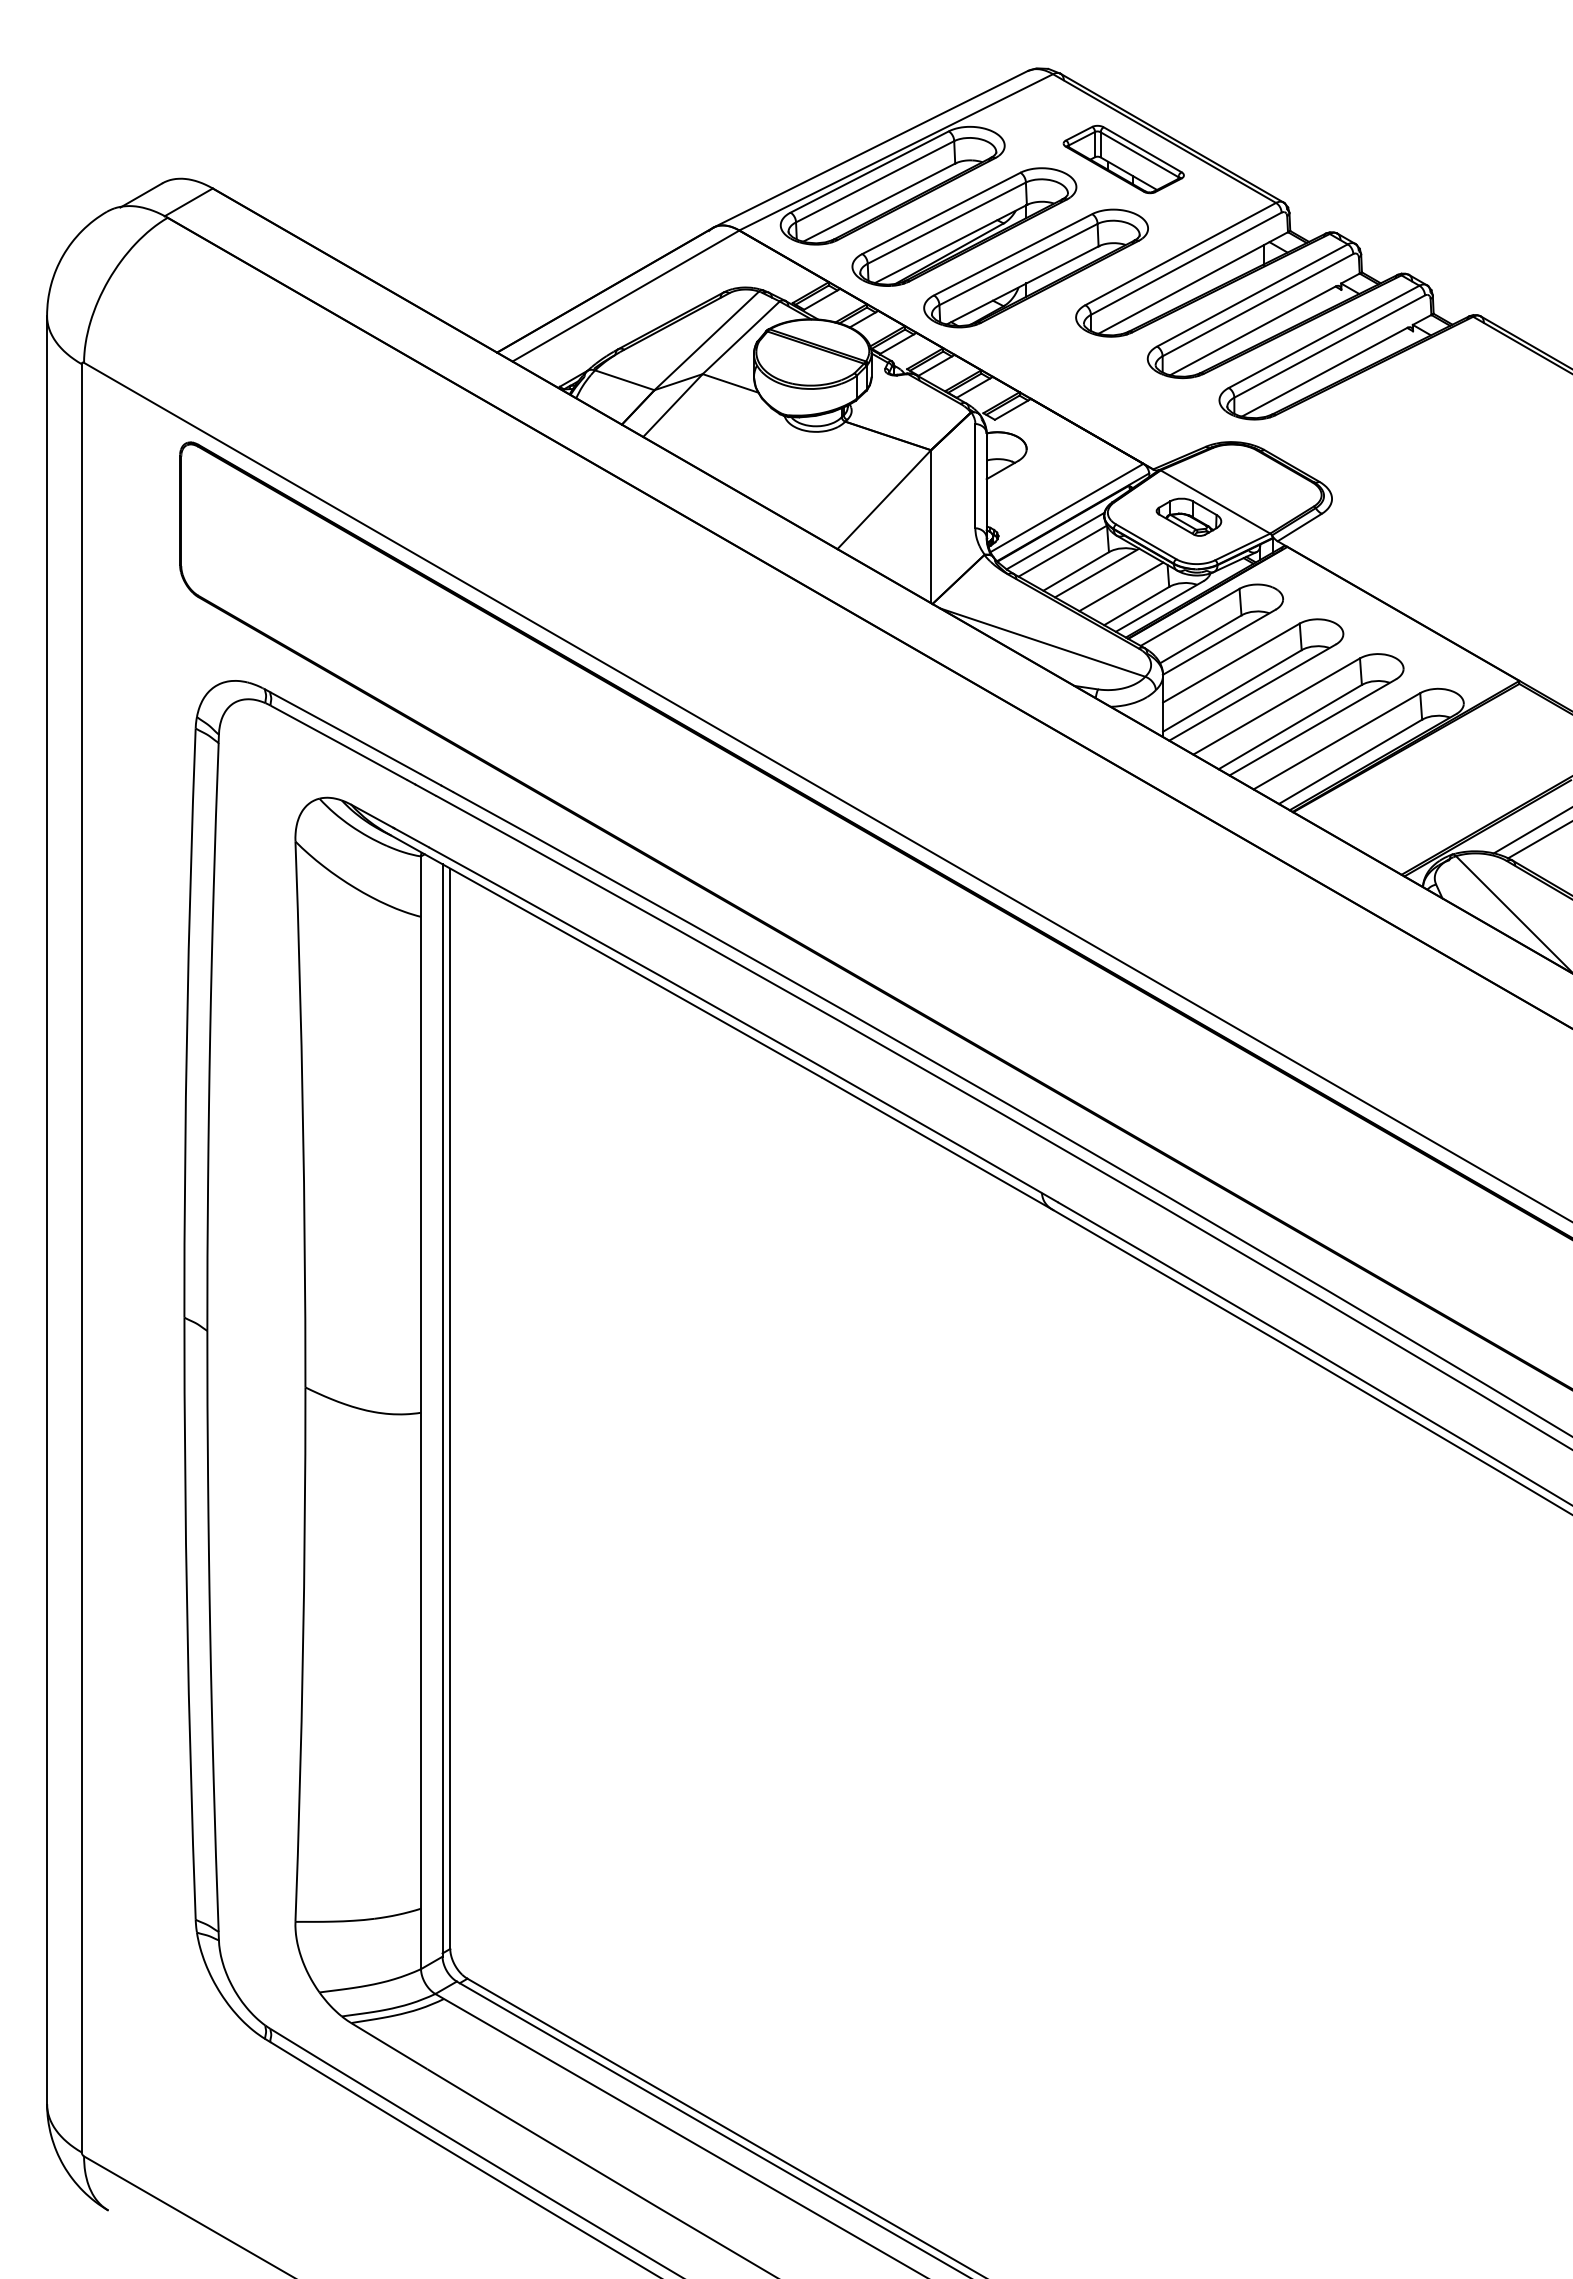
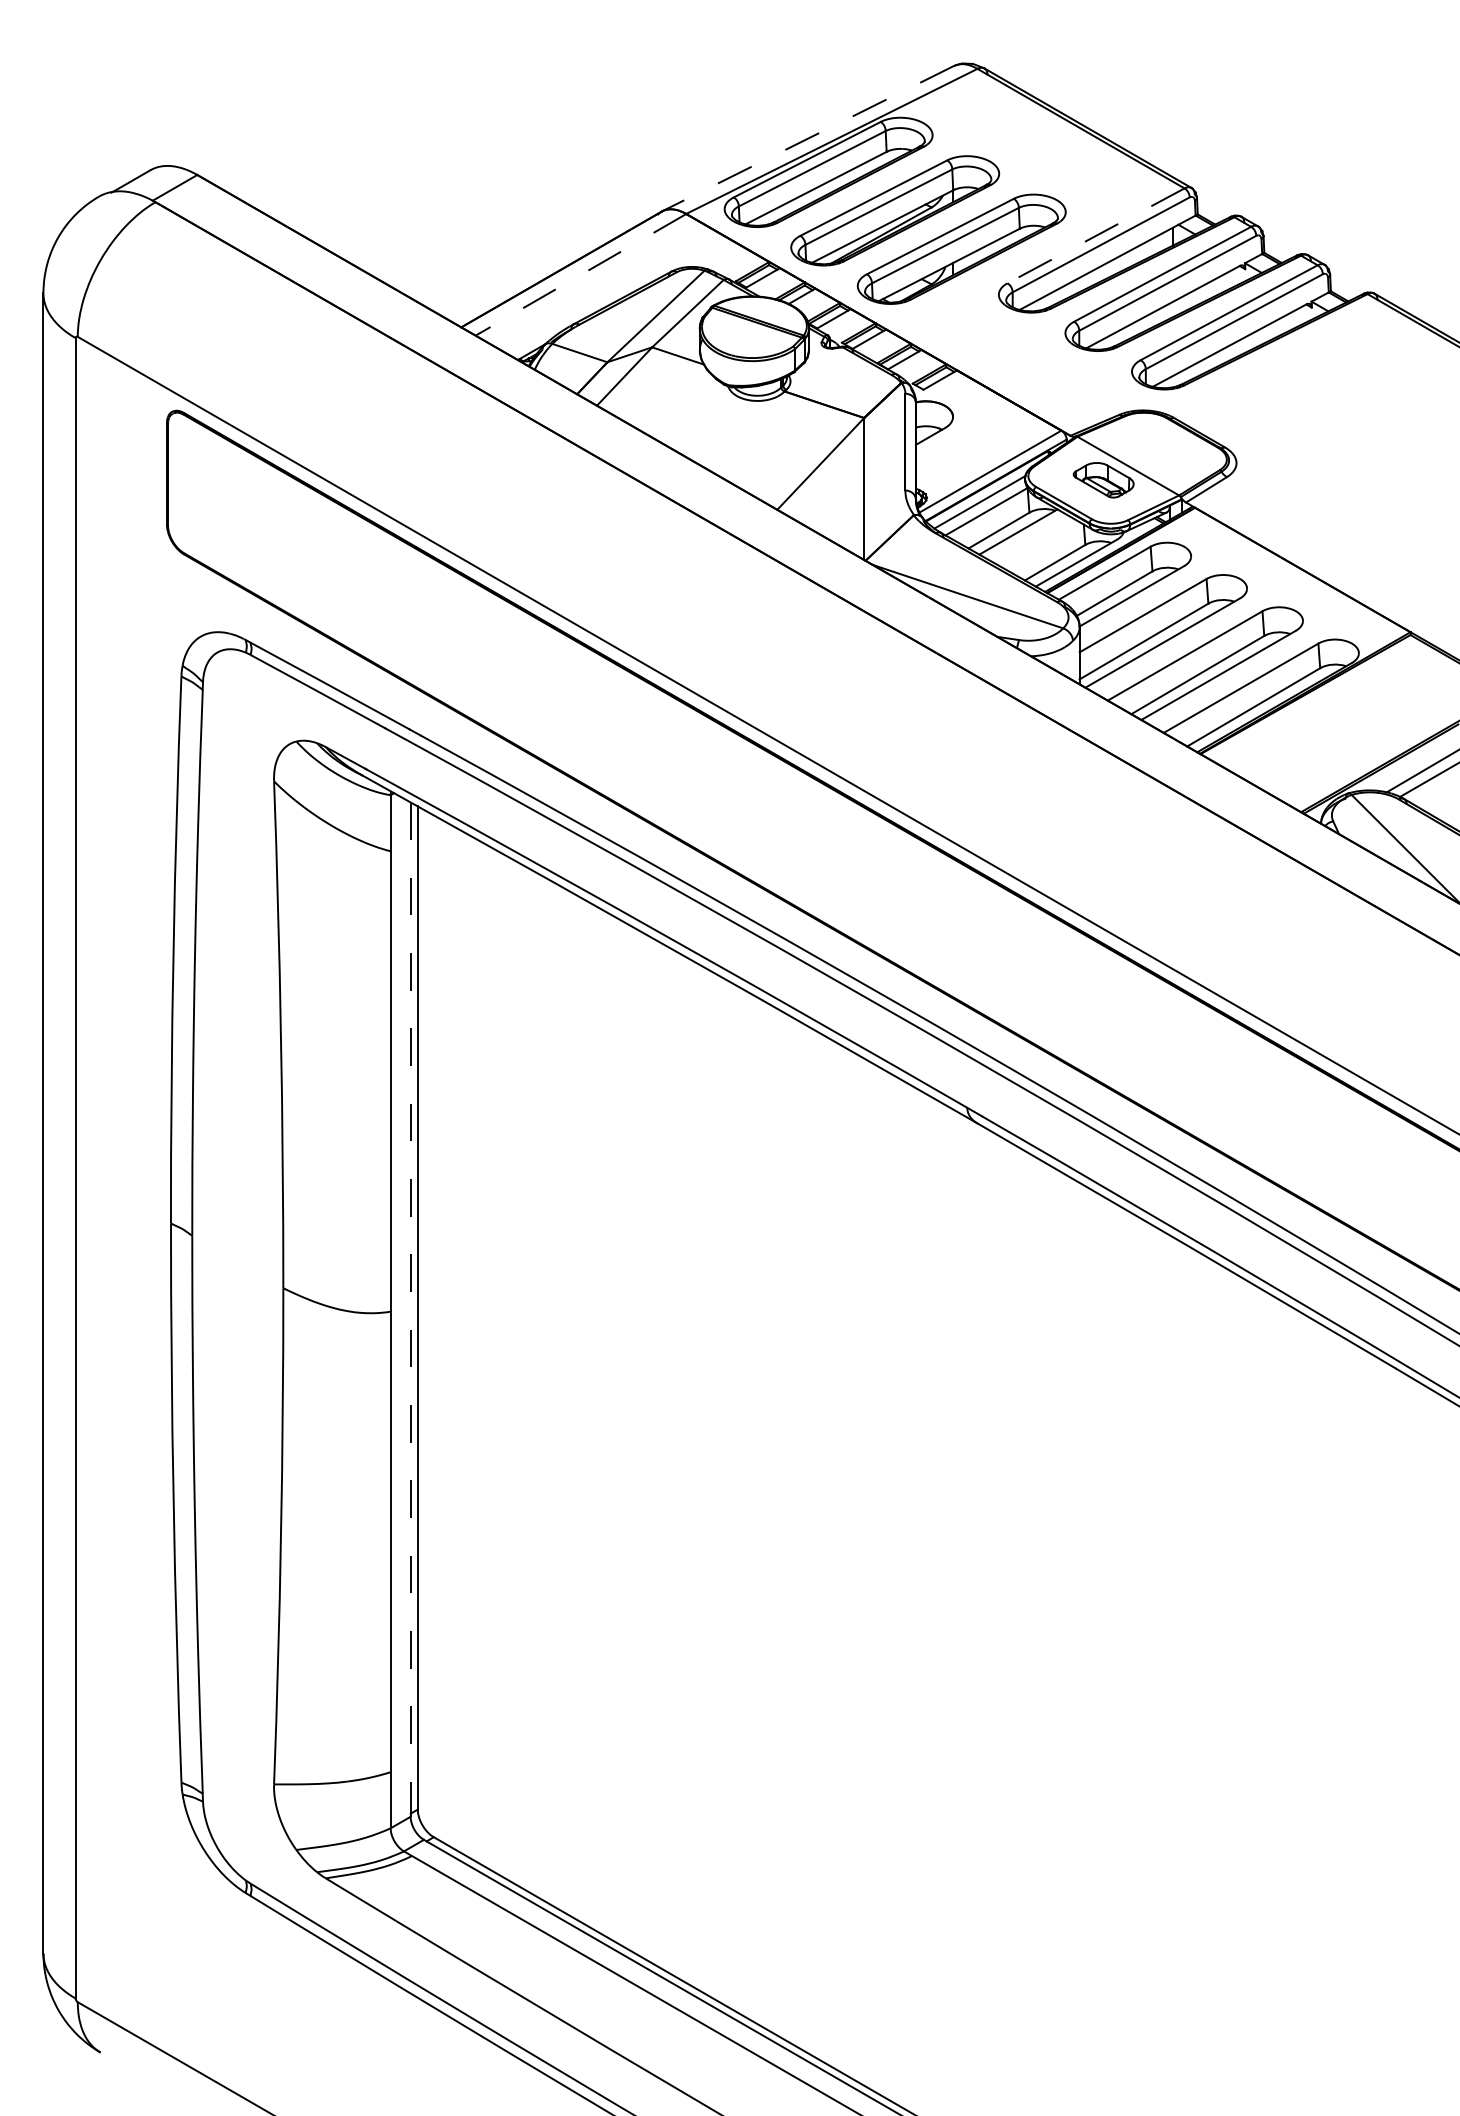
line: (870, 149) -> (807, 138), solid -> dashed
part: (1123, 159) -> (1042, 148), removed
line: (1180, 254) -> (1095, 236), solid -> dashed
line: (625, 296) -> (580, 275), solid -> dashed
line: (1121, 586) -> (1041, 544), removed
line: (442, 1410) -> (410, 1309), solid -> dashed

